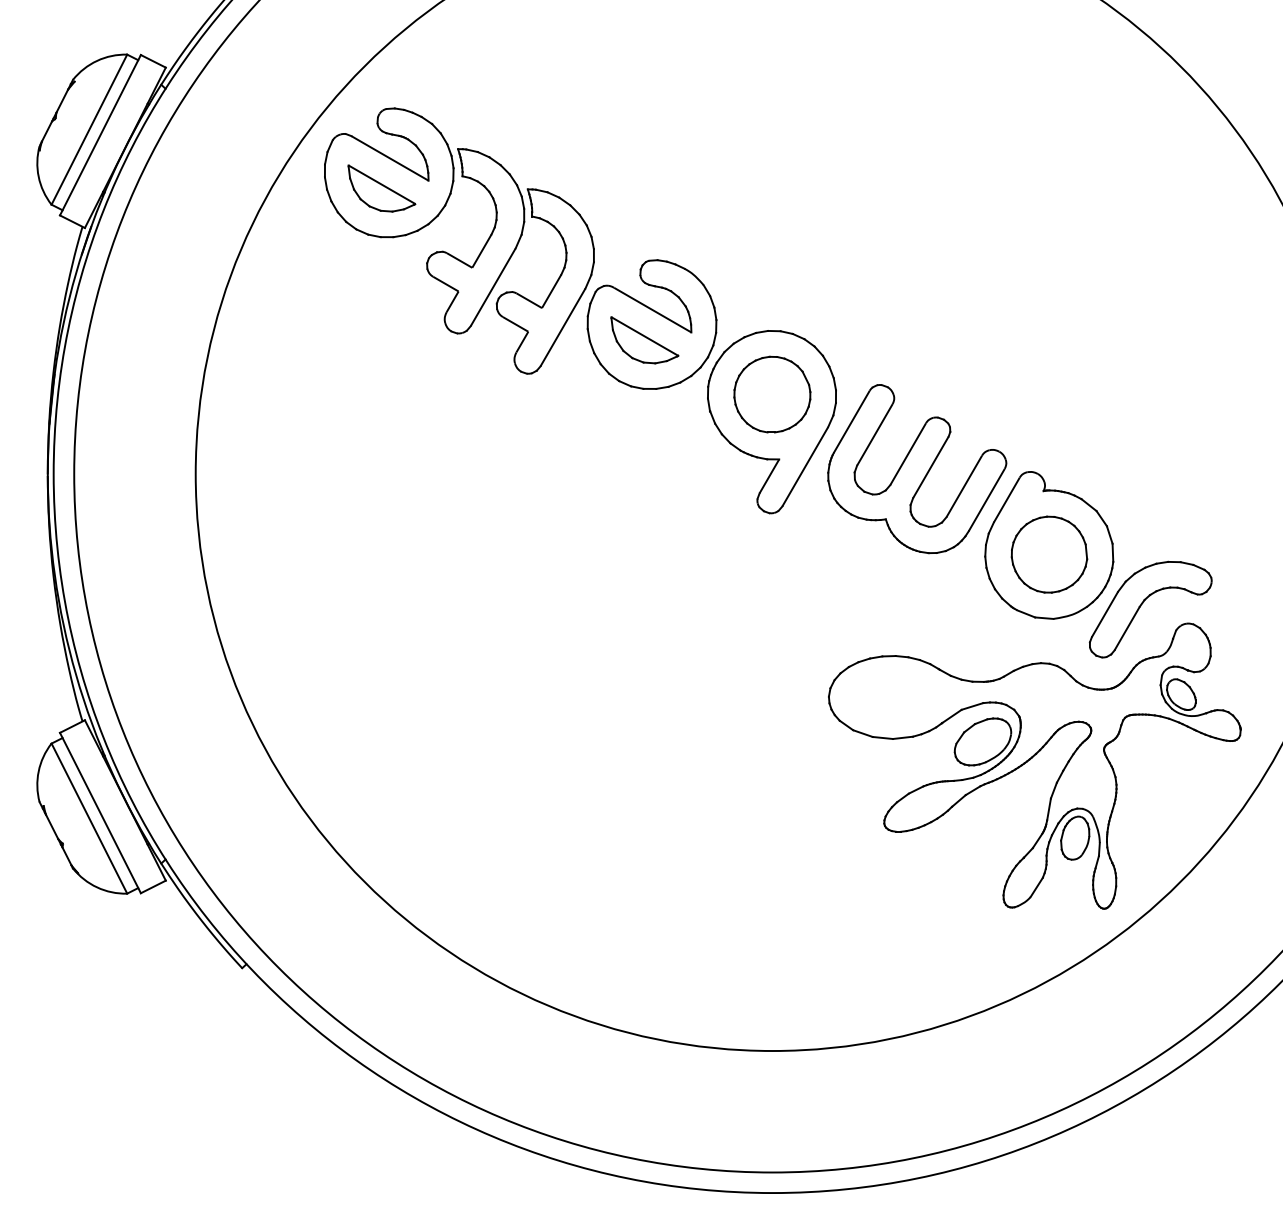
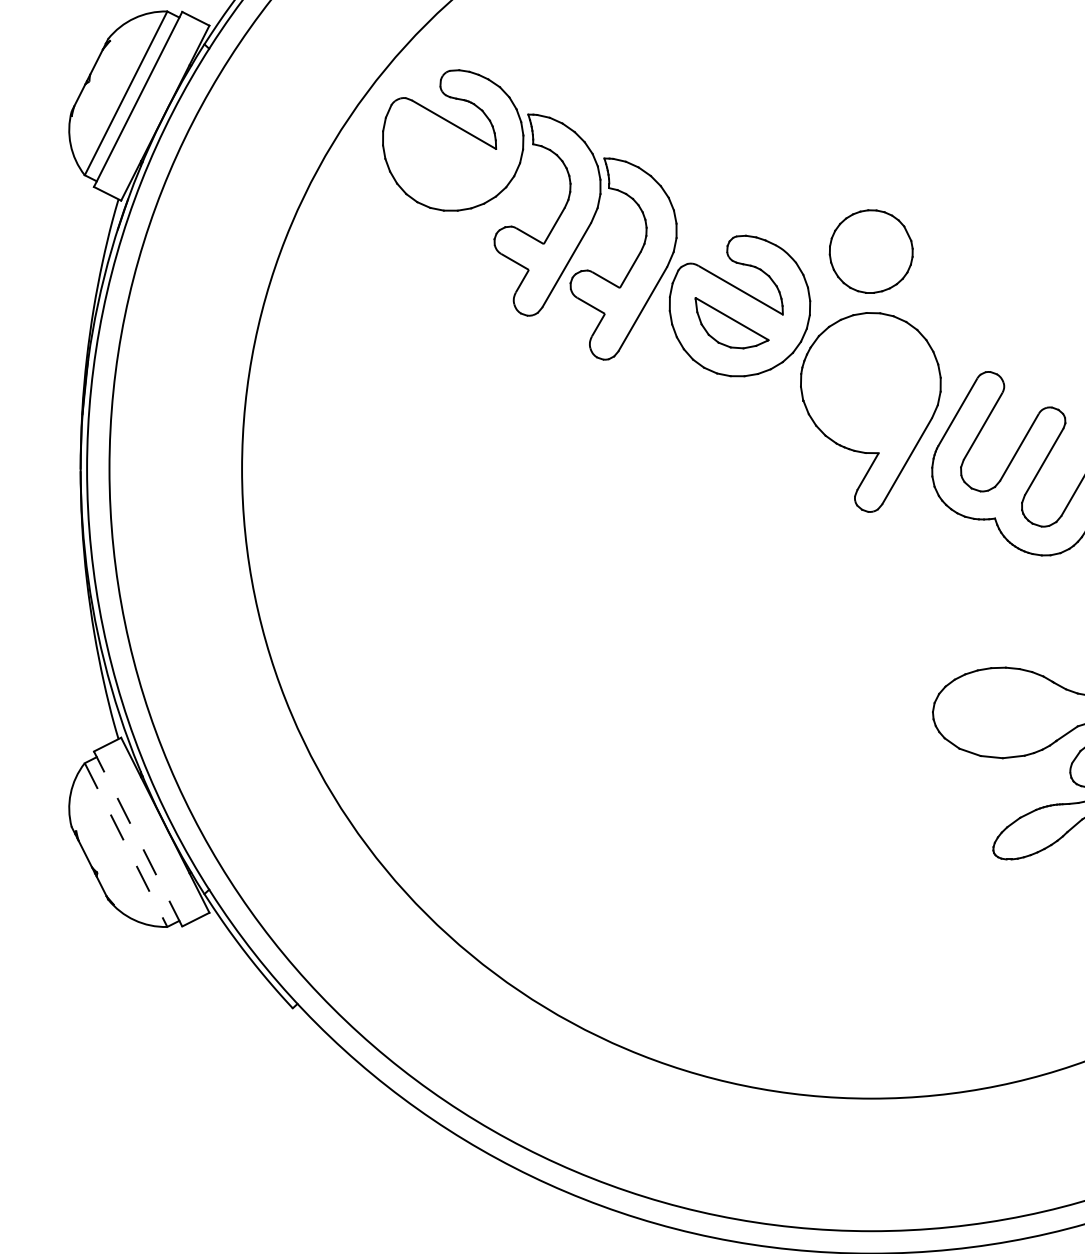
part: (381, 188) -> (444, 157), removed
part: (772, 394) -> (871, 251), moved
line: (100, 813) -> (138, 839), solid -> dashed
line: (89, 819) -> (126, 846), solid -> dashed

